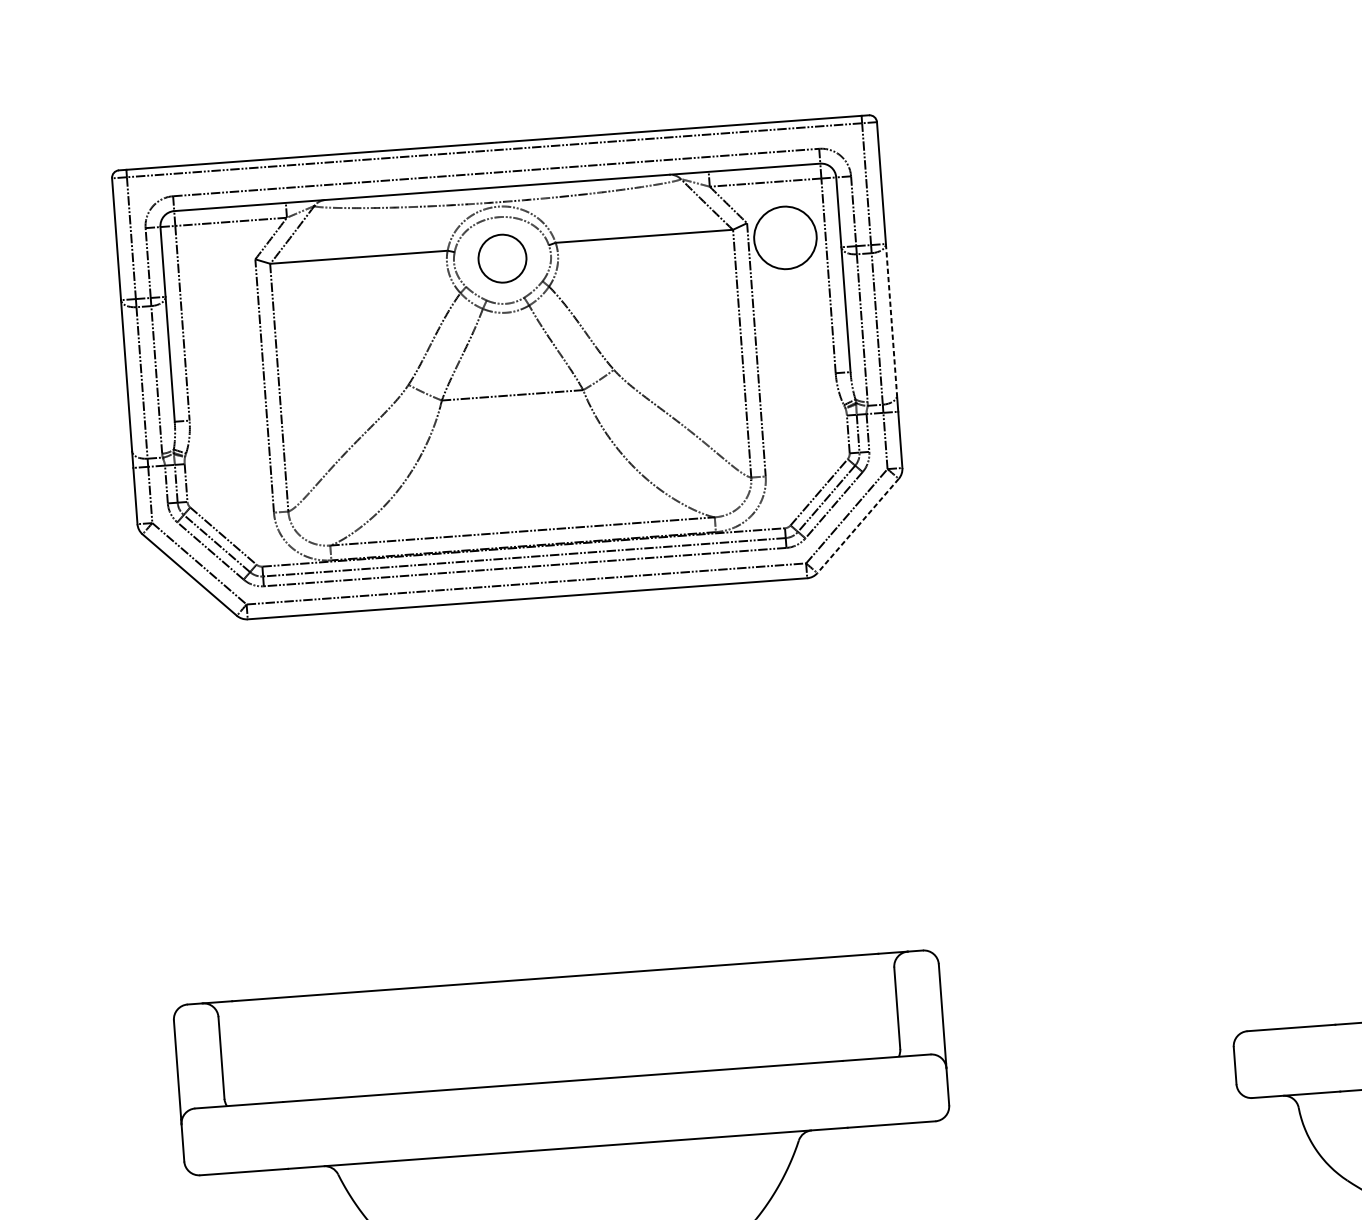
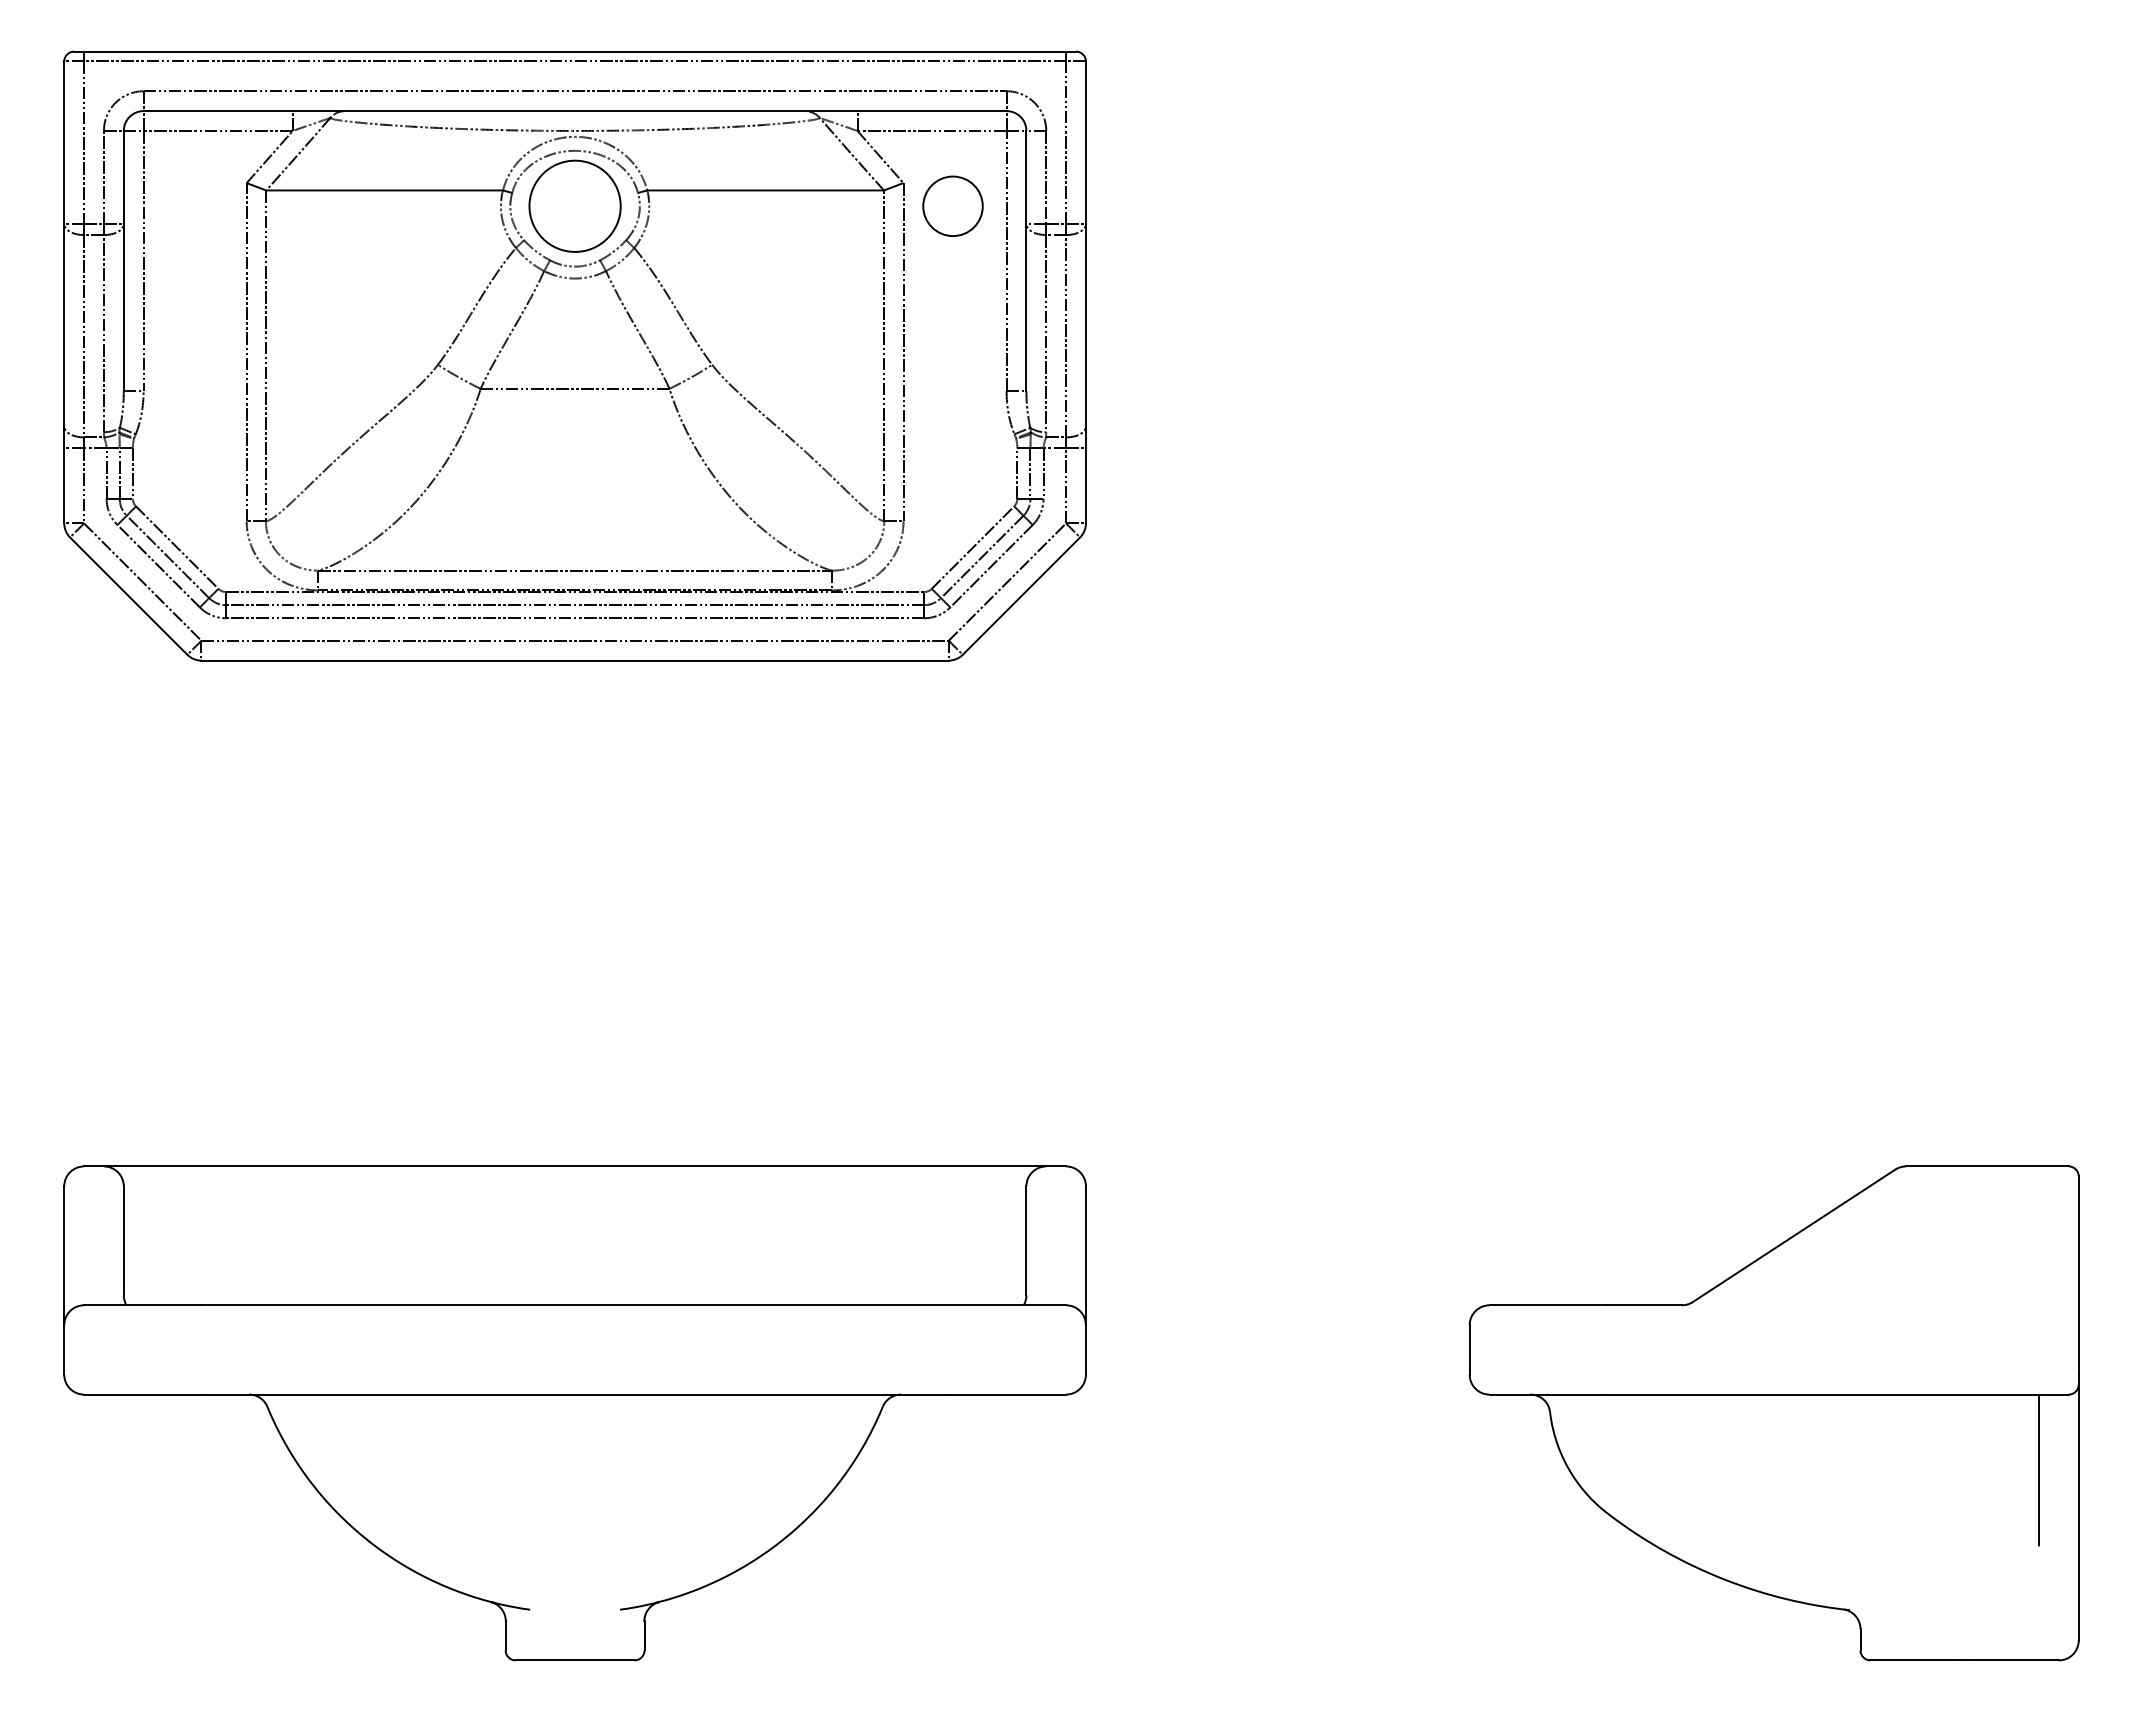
circle: (785, 238) -> (952, 206), size x0.71
circle: (502, 258) -> (574, 205), size x1.43
line: (891, 319) -> (1085, 325), dashed -> solid
line: (858, 526) -> (1021, 596), dashed -> solid

